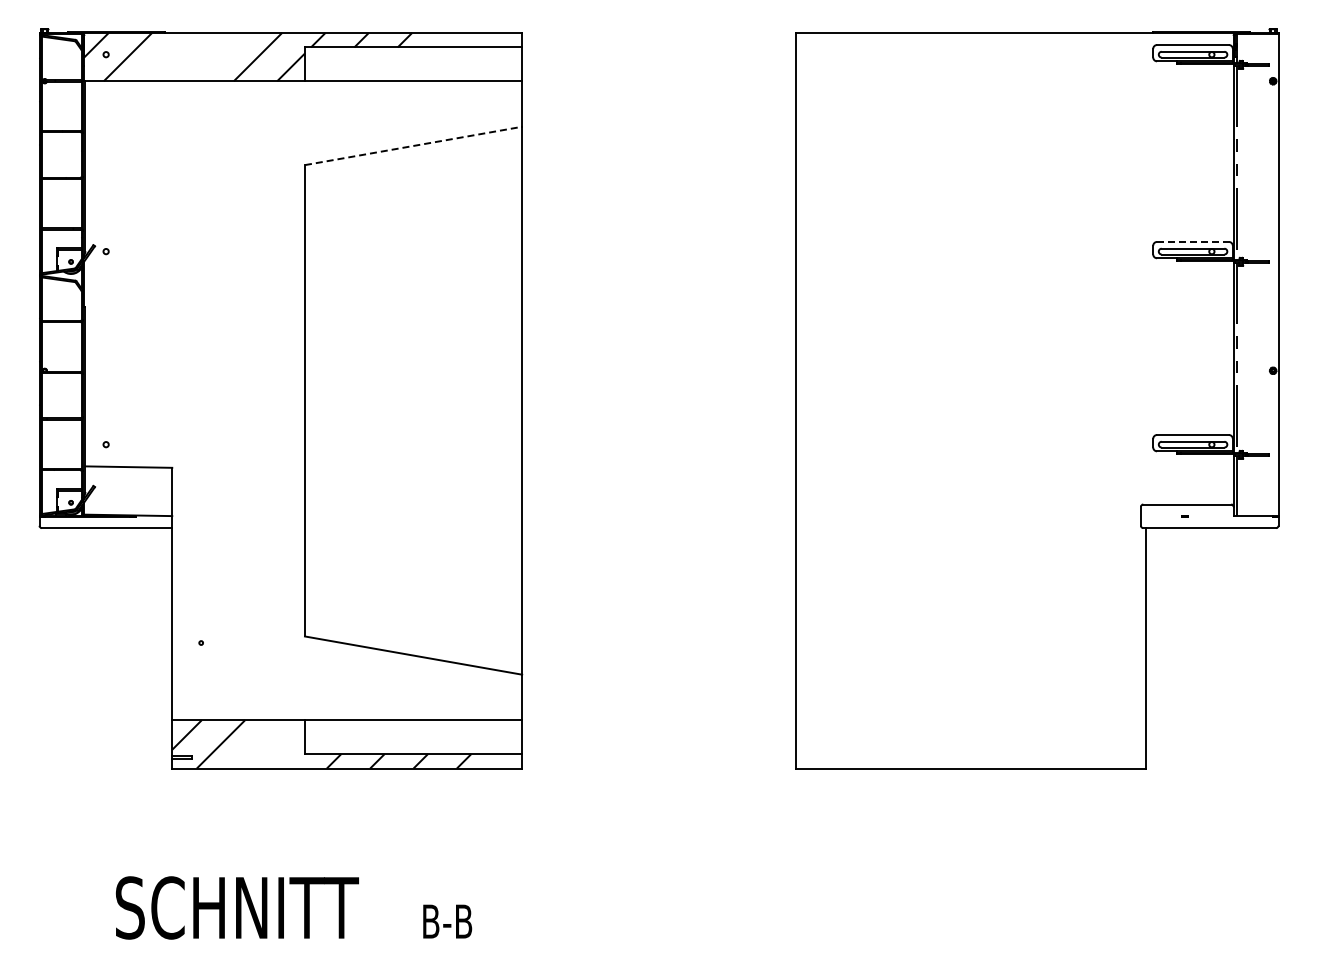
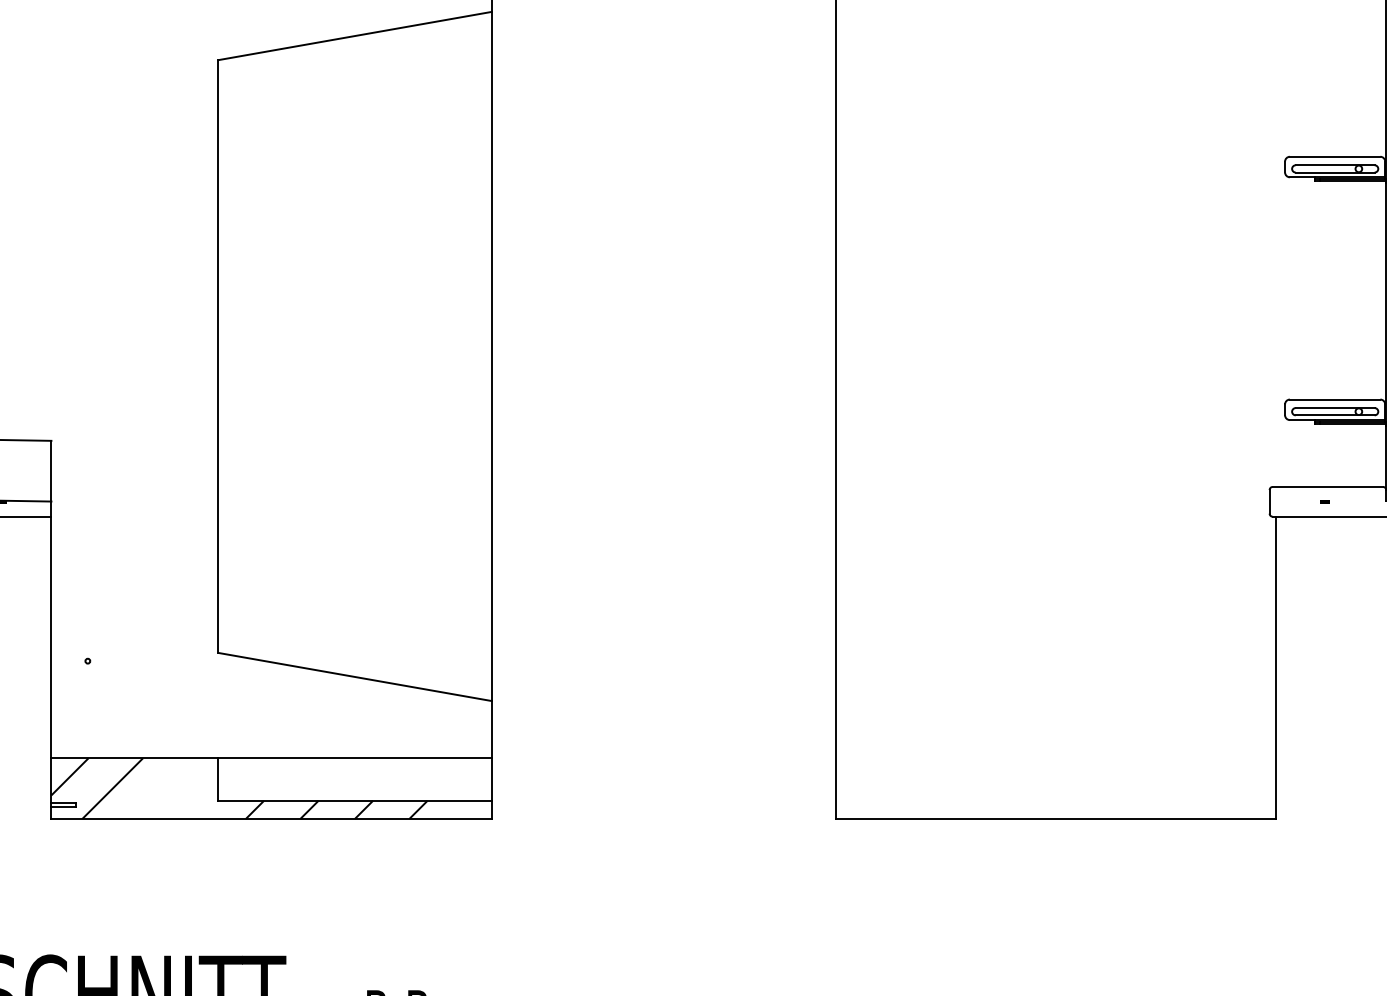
line: (414, 145) -> (356, 35), dashed -> solid
line: (1193, 241) -> (1335, 156), dashed -> solid

